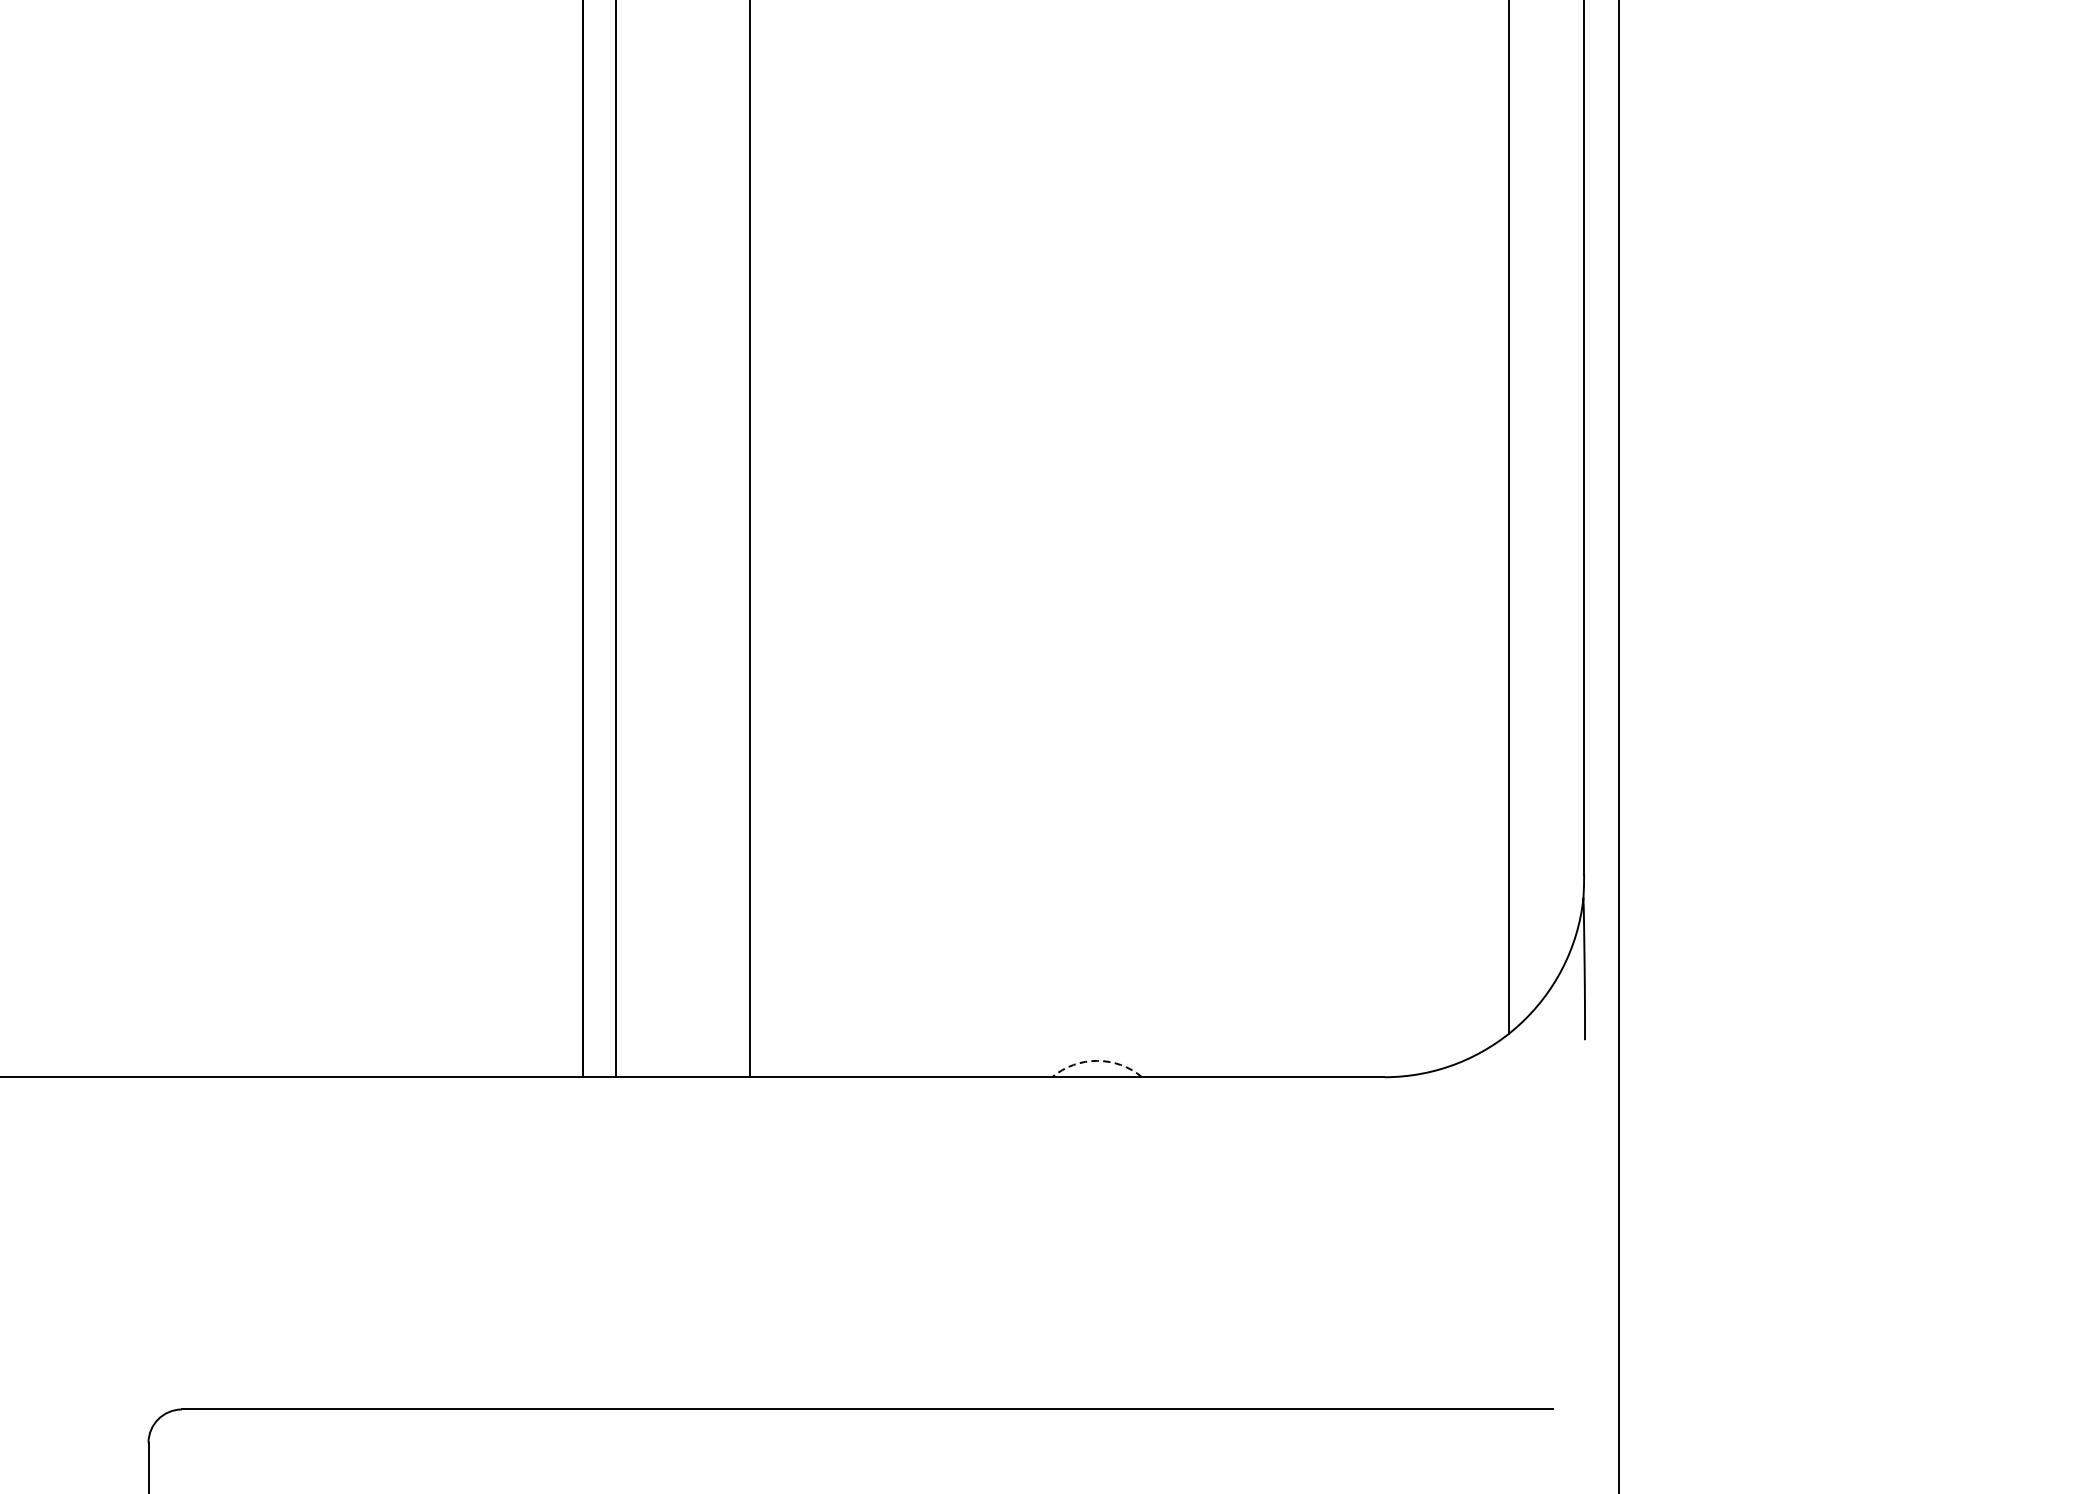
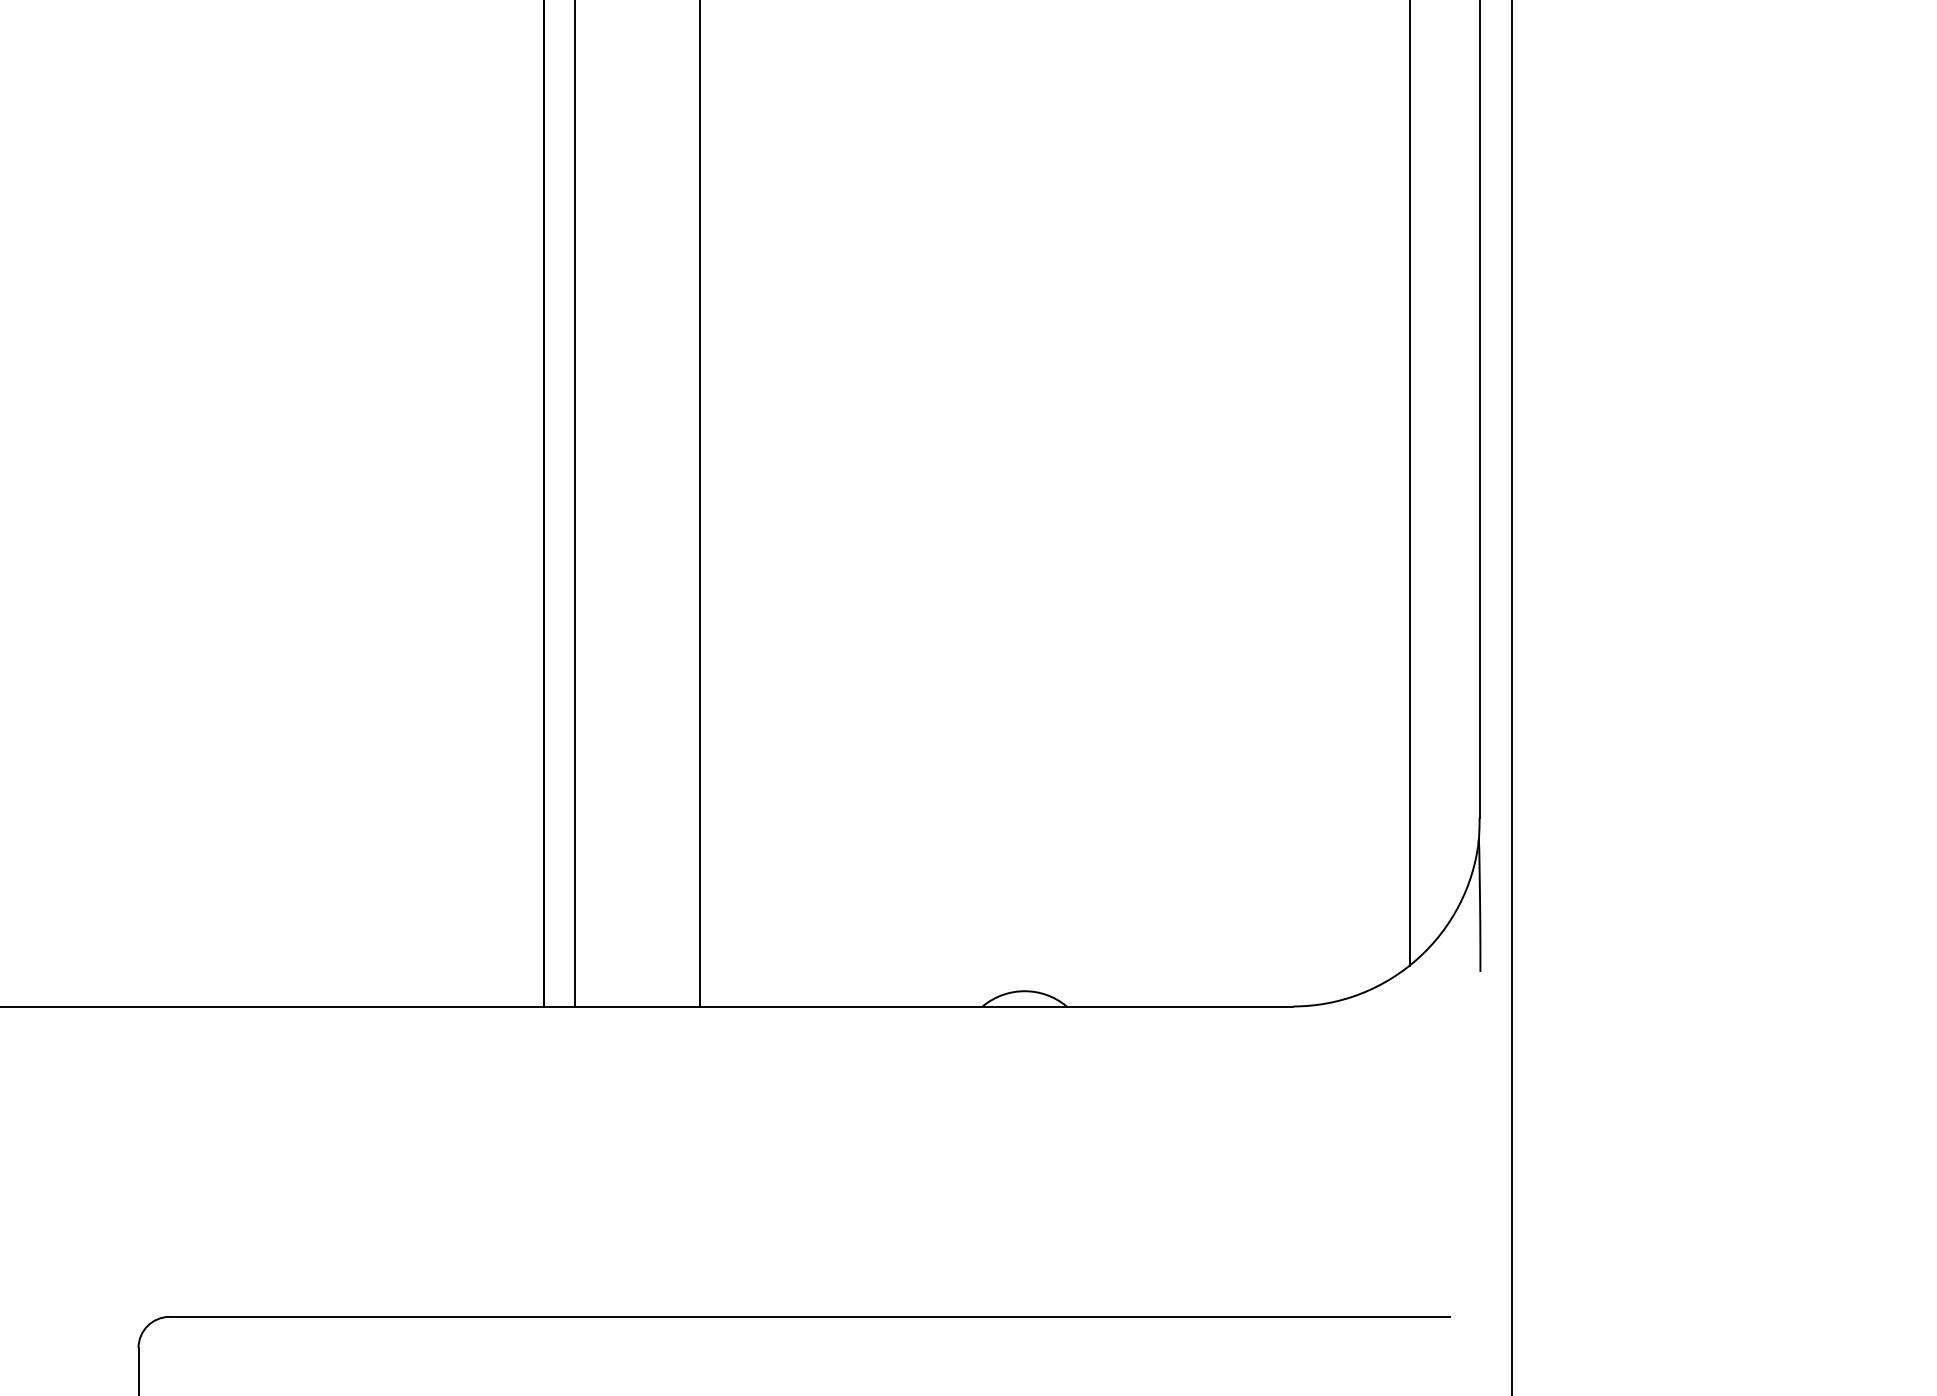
arc: (1096, 1061) -> (1024, 991), dashed -> solid

